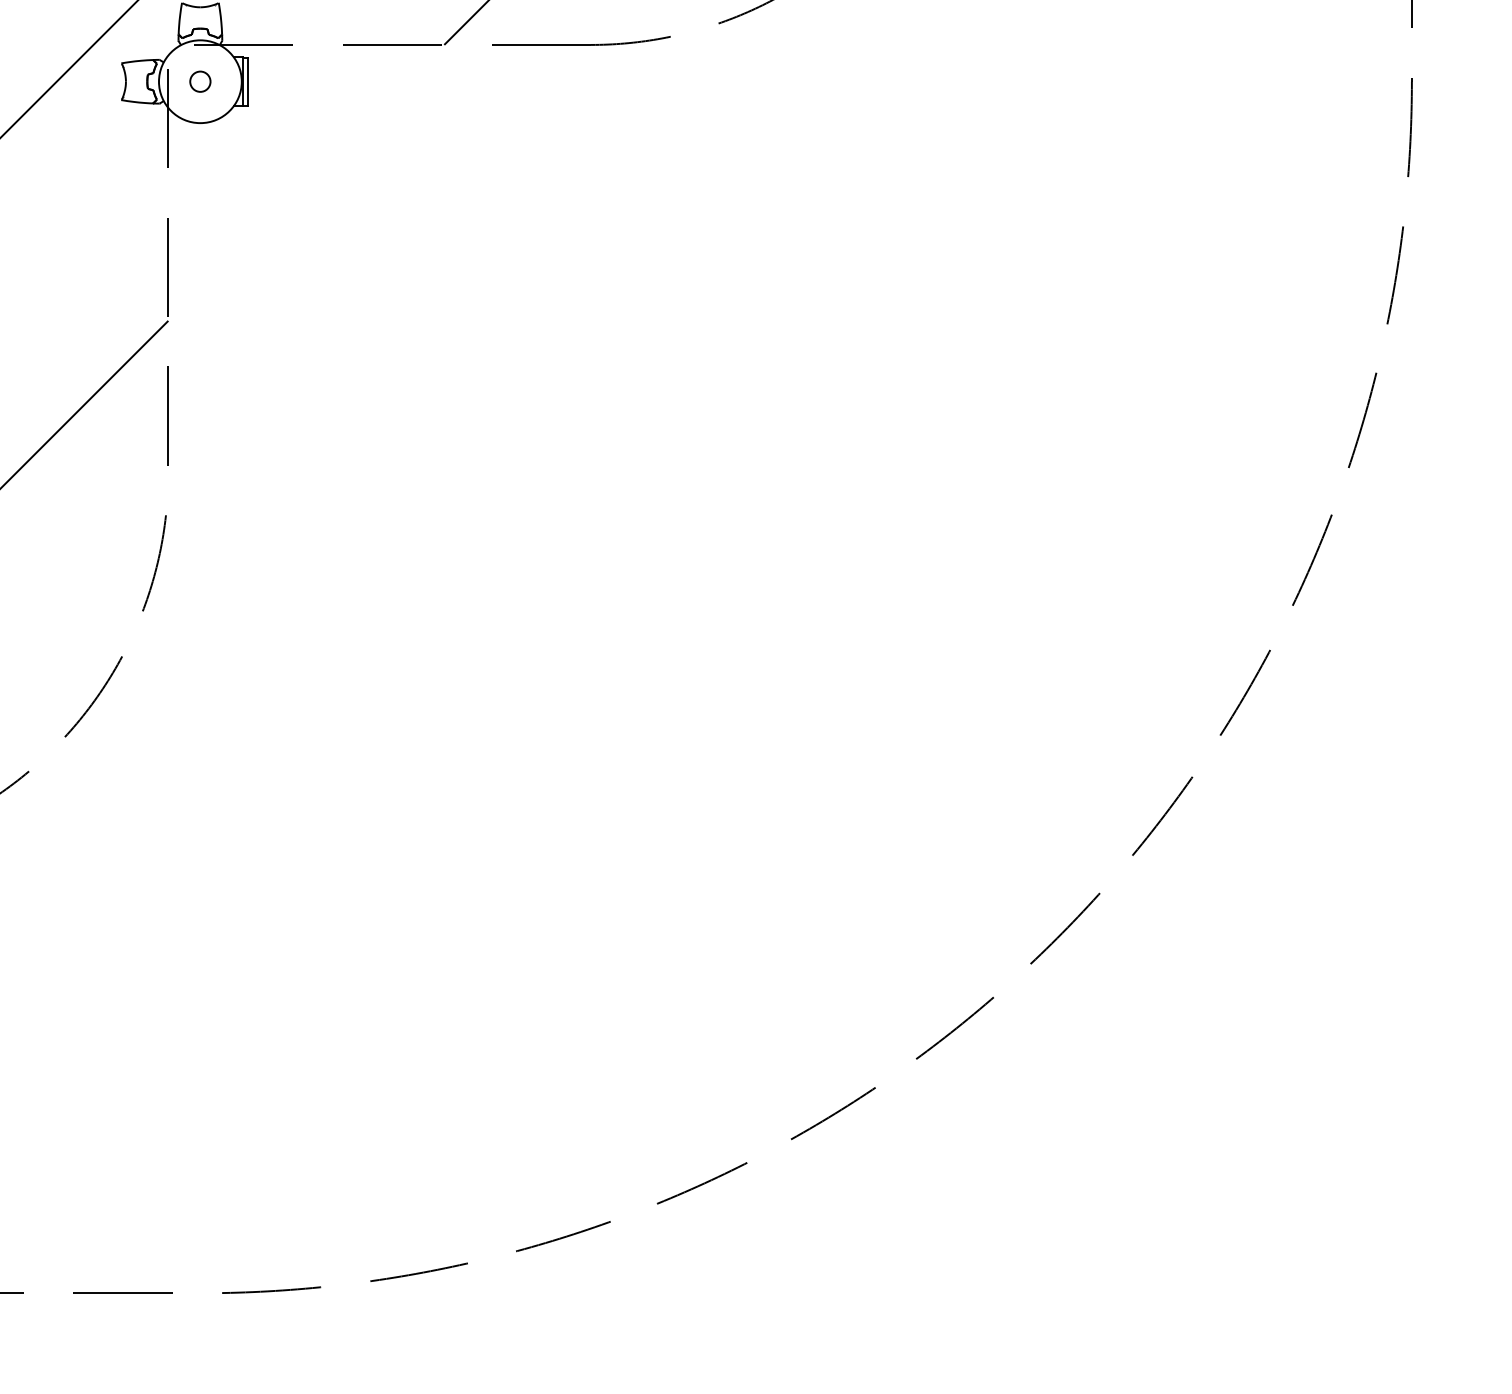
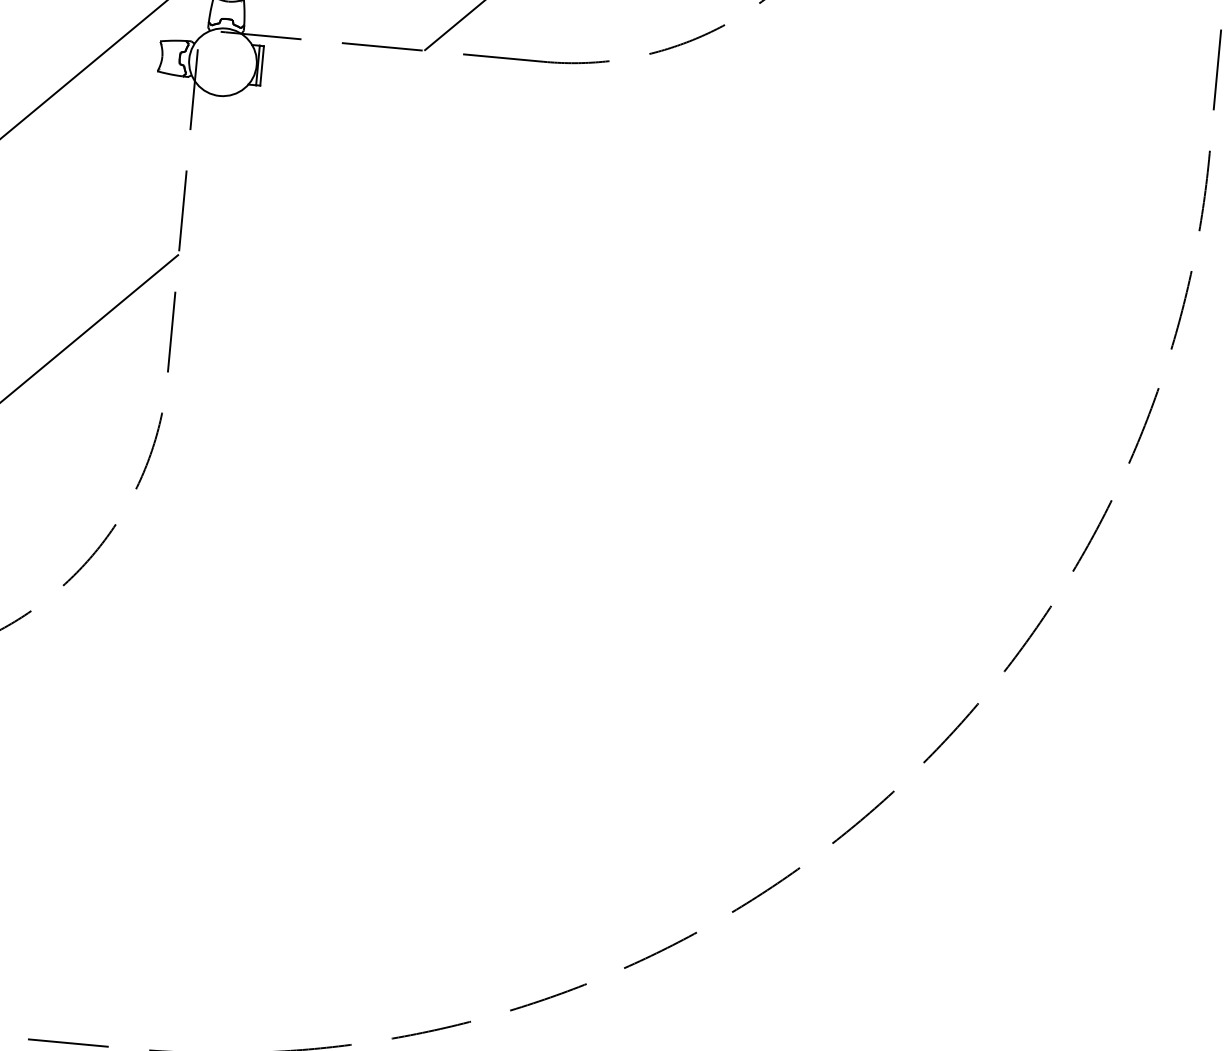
circle: (200, 81) -> (223, 62), removed

